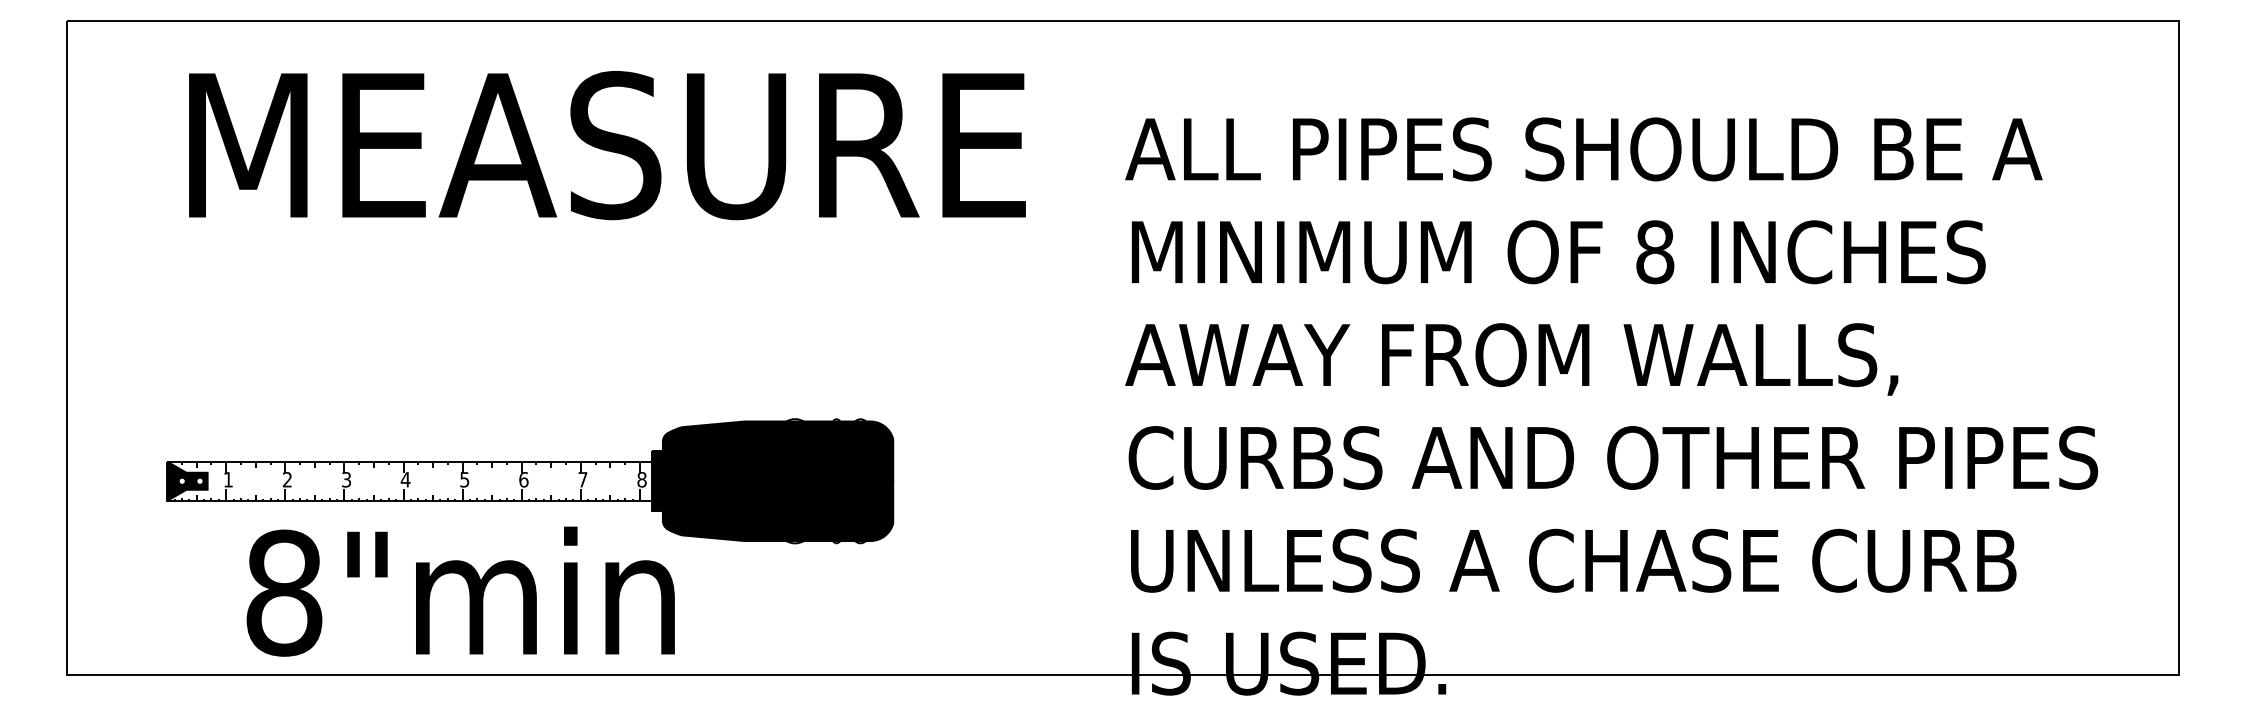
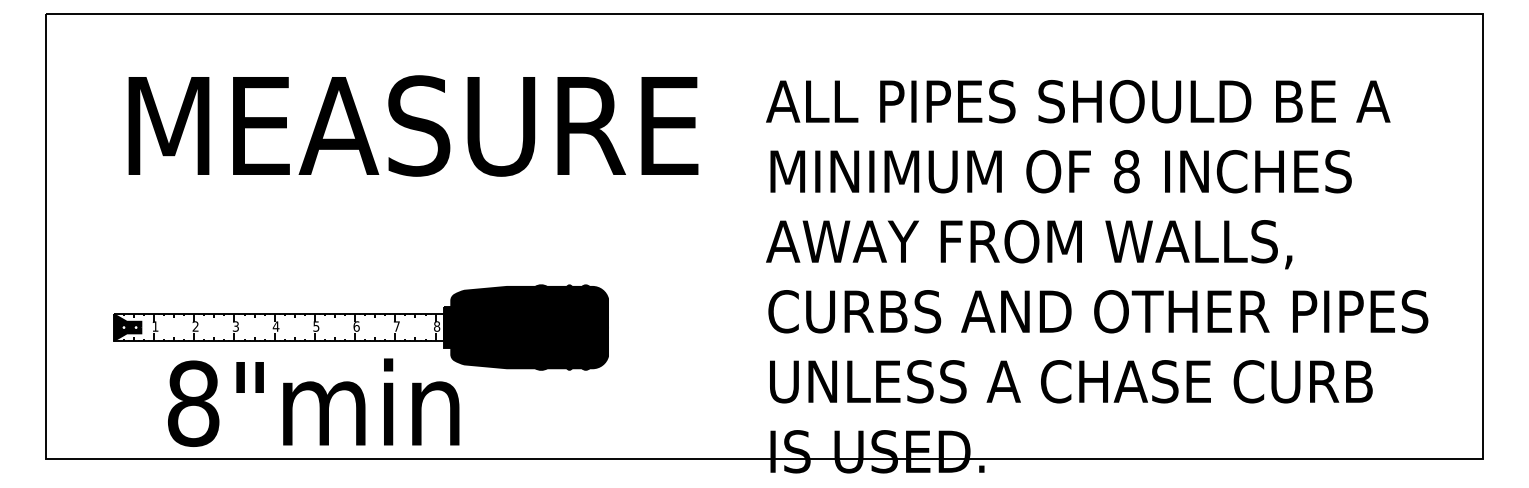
text: (607, 144) -> (413, 125), moved

